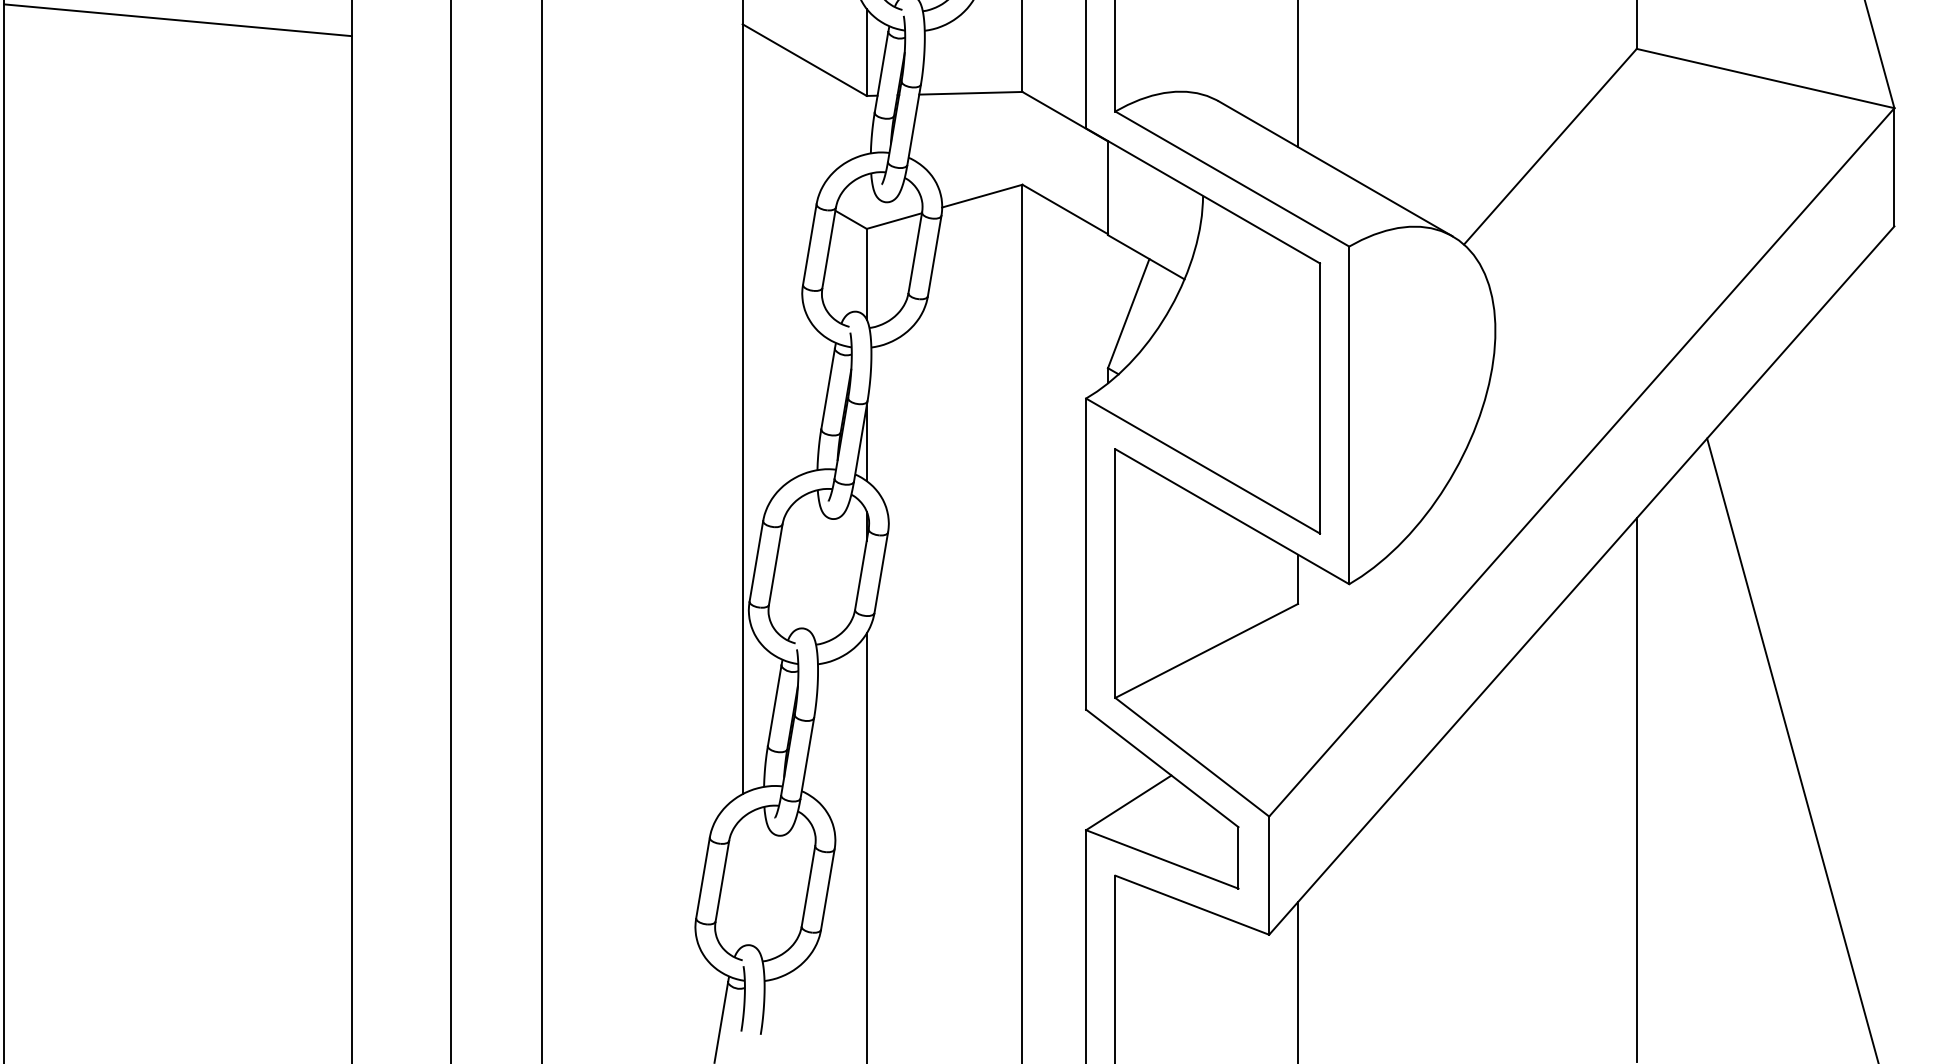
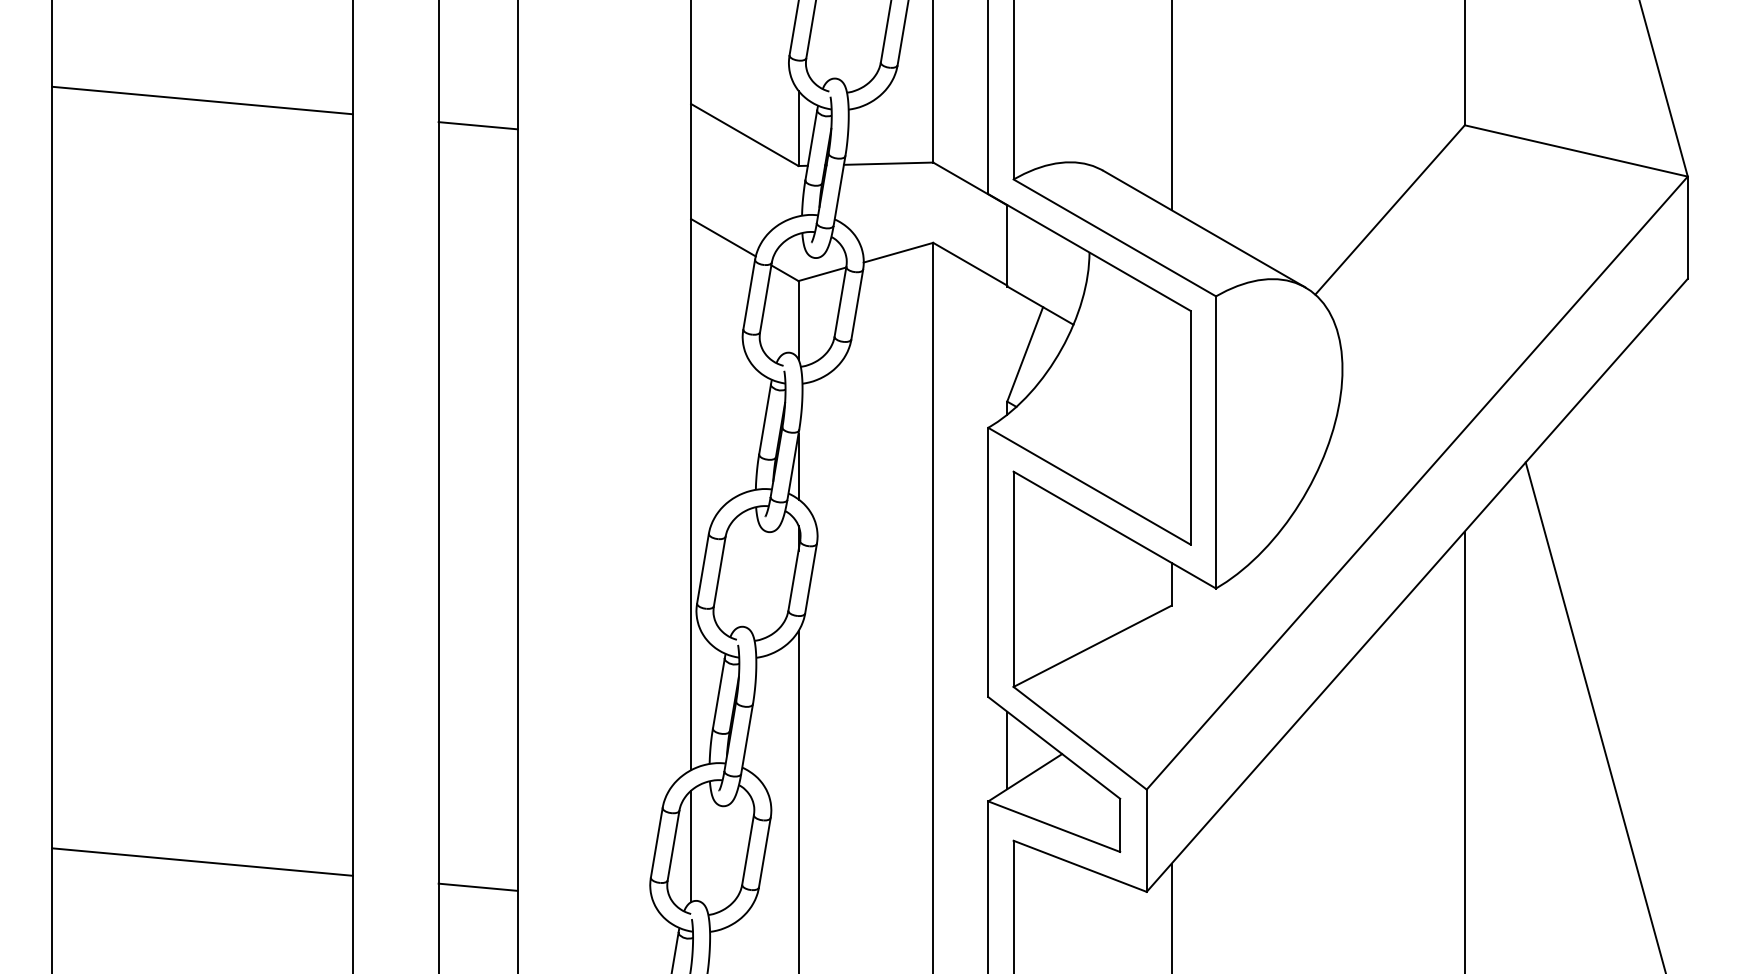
line: (495, 49) -> (477, 125), added
line: (780, 178) -> (723, 237), added
line: (1108, 771) -> (1007, 750), added
line: (743, 882) -> (691, 846), added
line: (178, 899) -> (202, 861), added
line: (495, 928) -> (477, 886), added

